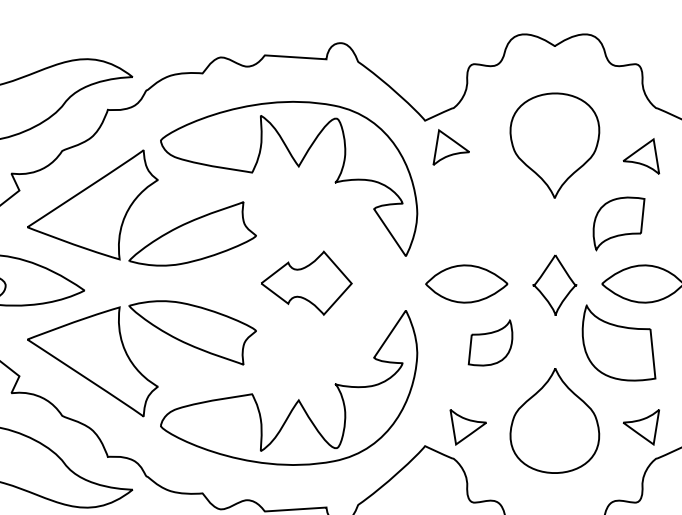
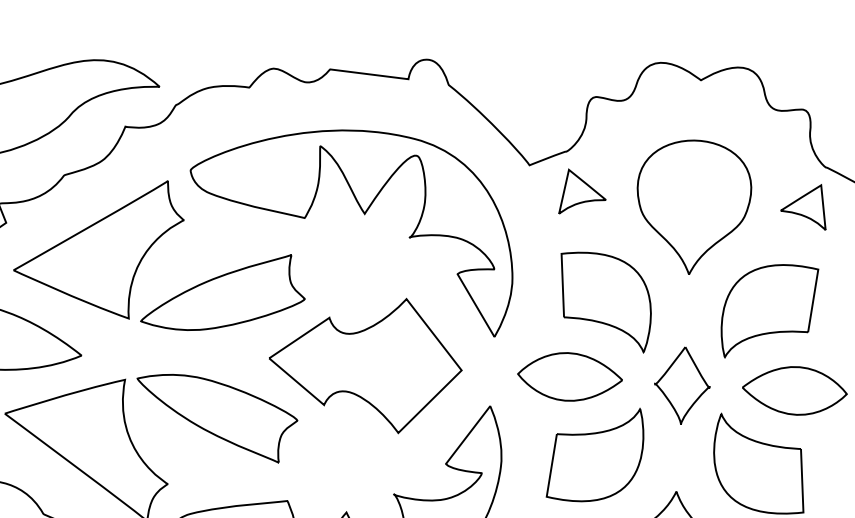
part: (450, 147) -> (582, 192), moved
part: (641, 156) -> (804, 206), moved
part: (490, 223) -> (605, 301), added
part: (618, 223) -> (768, 311), size x1.43
part: (306, 282) -> (365, 362), size x1.67
part: (490, 342) -> (595, 453), size x1.67

